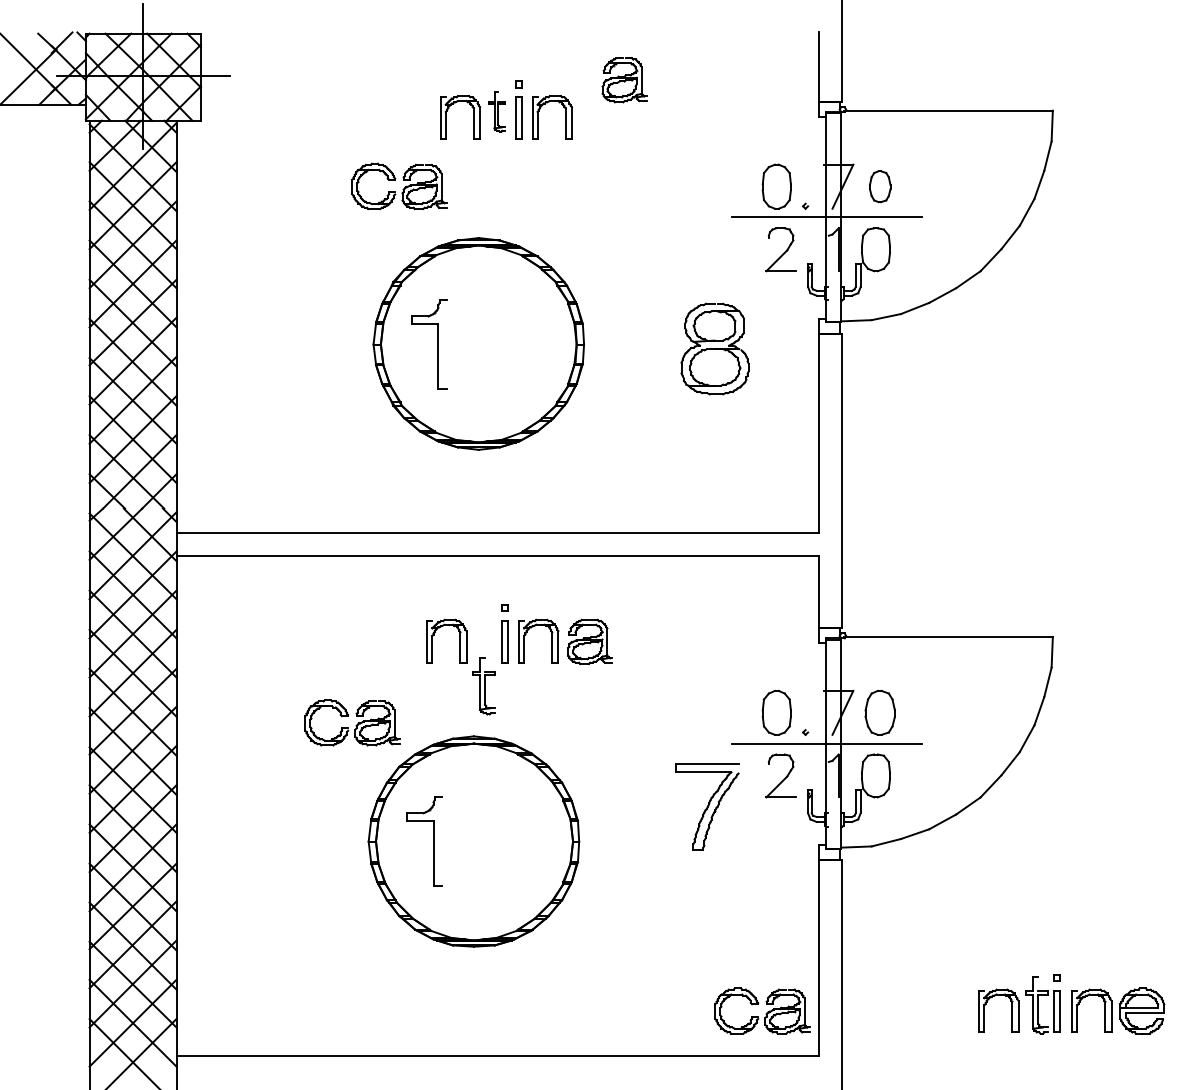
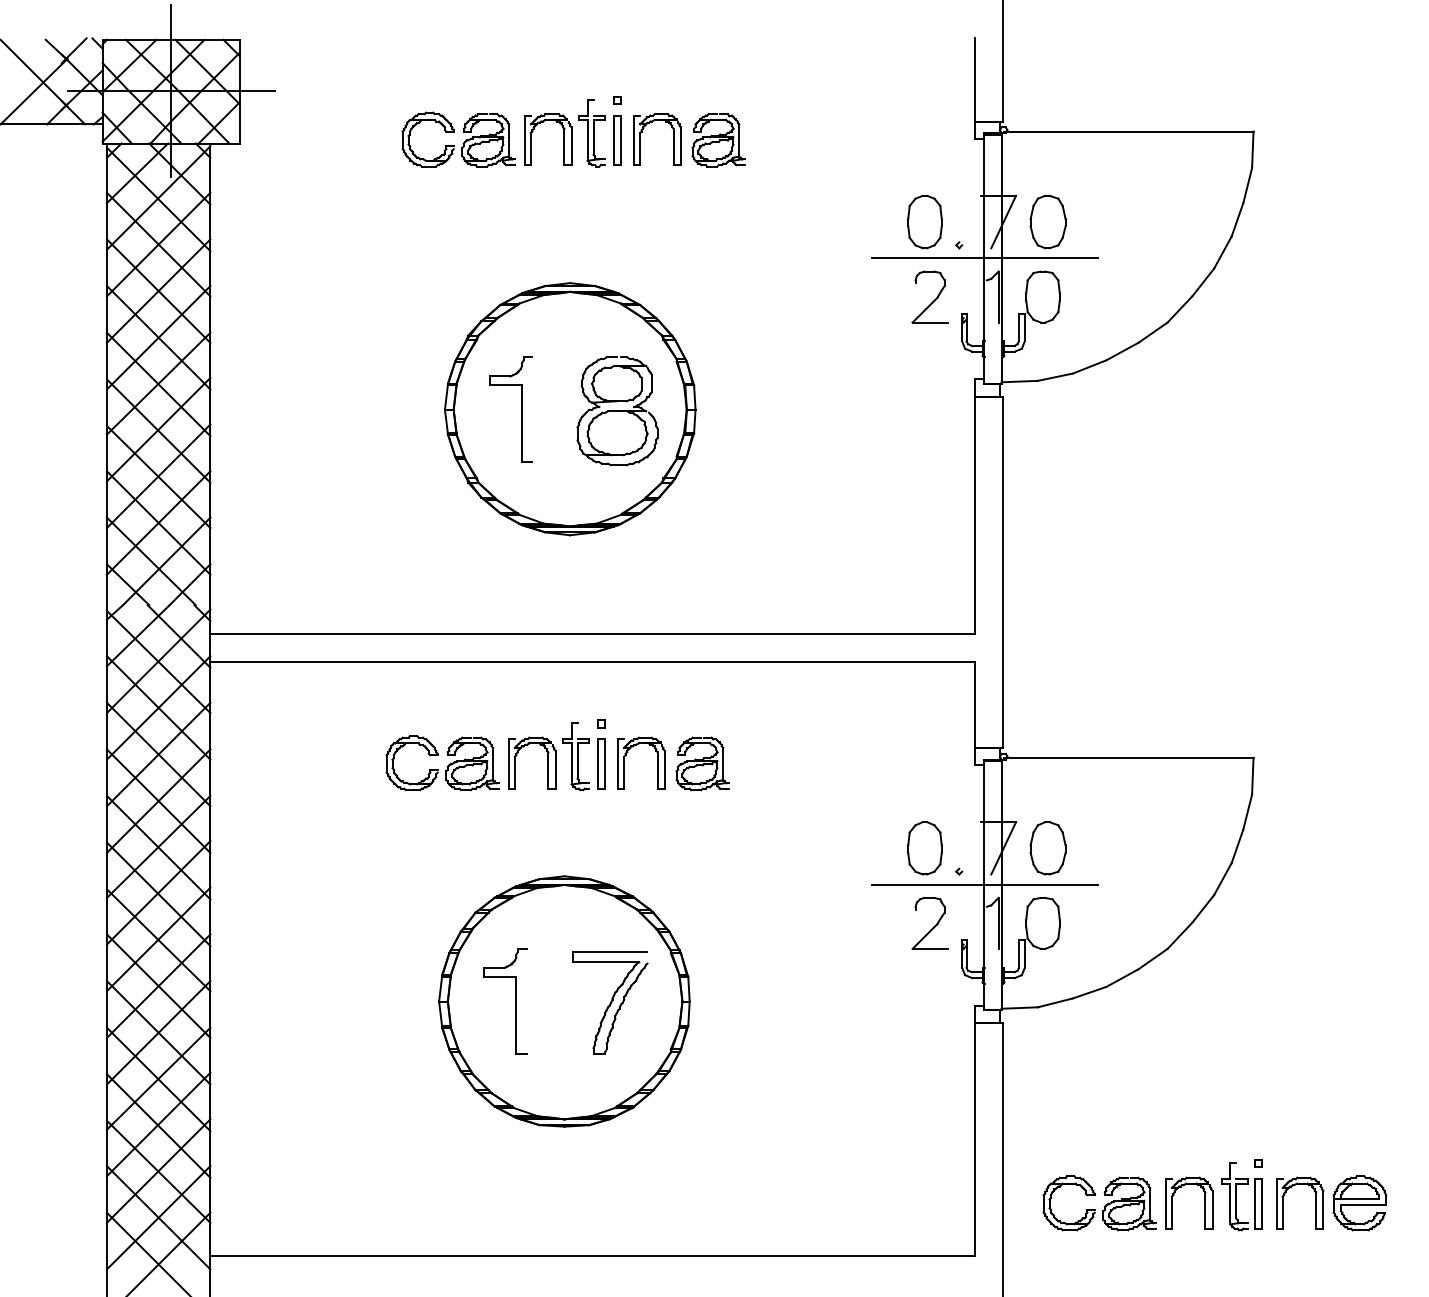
part: (624, 80) -> (718, 140), moved
part: (496, 112) -> (591, 133), size x1.43
part: (399, 186) -> (458, 139), moved
part: (879, 186) -> (1047, 221), size x1.43
part: (715, 349) -> (617, 411), moved
part: (483, 686) -> (575, 756), moved
part: (352, 723) -> (442, 763), moved
part: (707, 806) -> (610, 1002), moved
part: (762, 1011) -> (1099, 1203), moved

